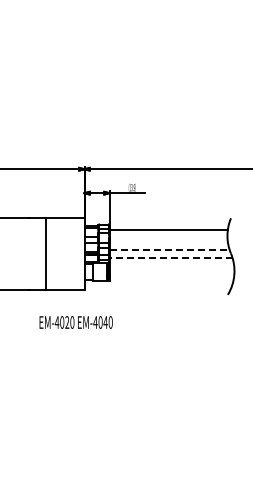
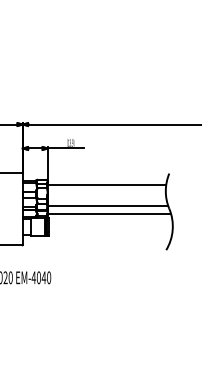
line: (170, 250) -> (108, 205), dashed -> solid
line: (171, 258) -> (109, 213), dashed -> solid

